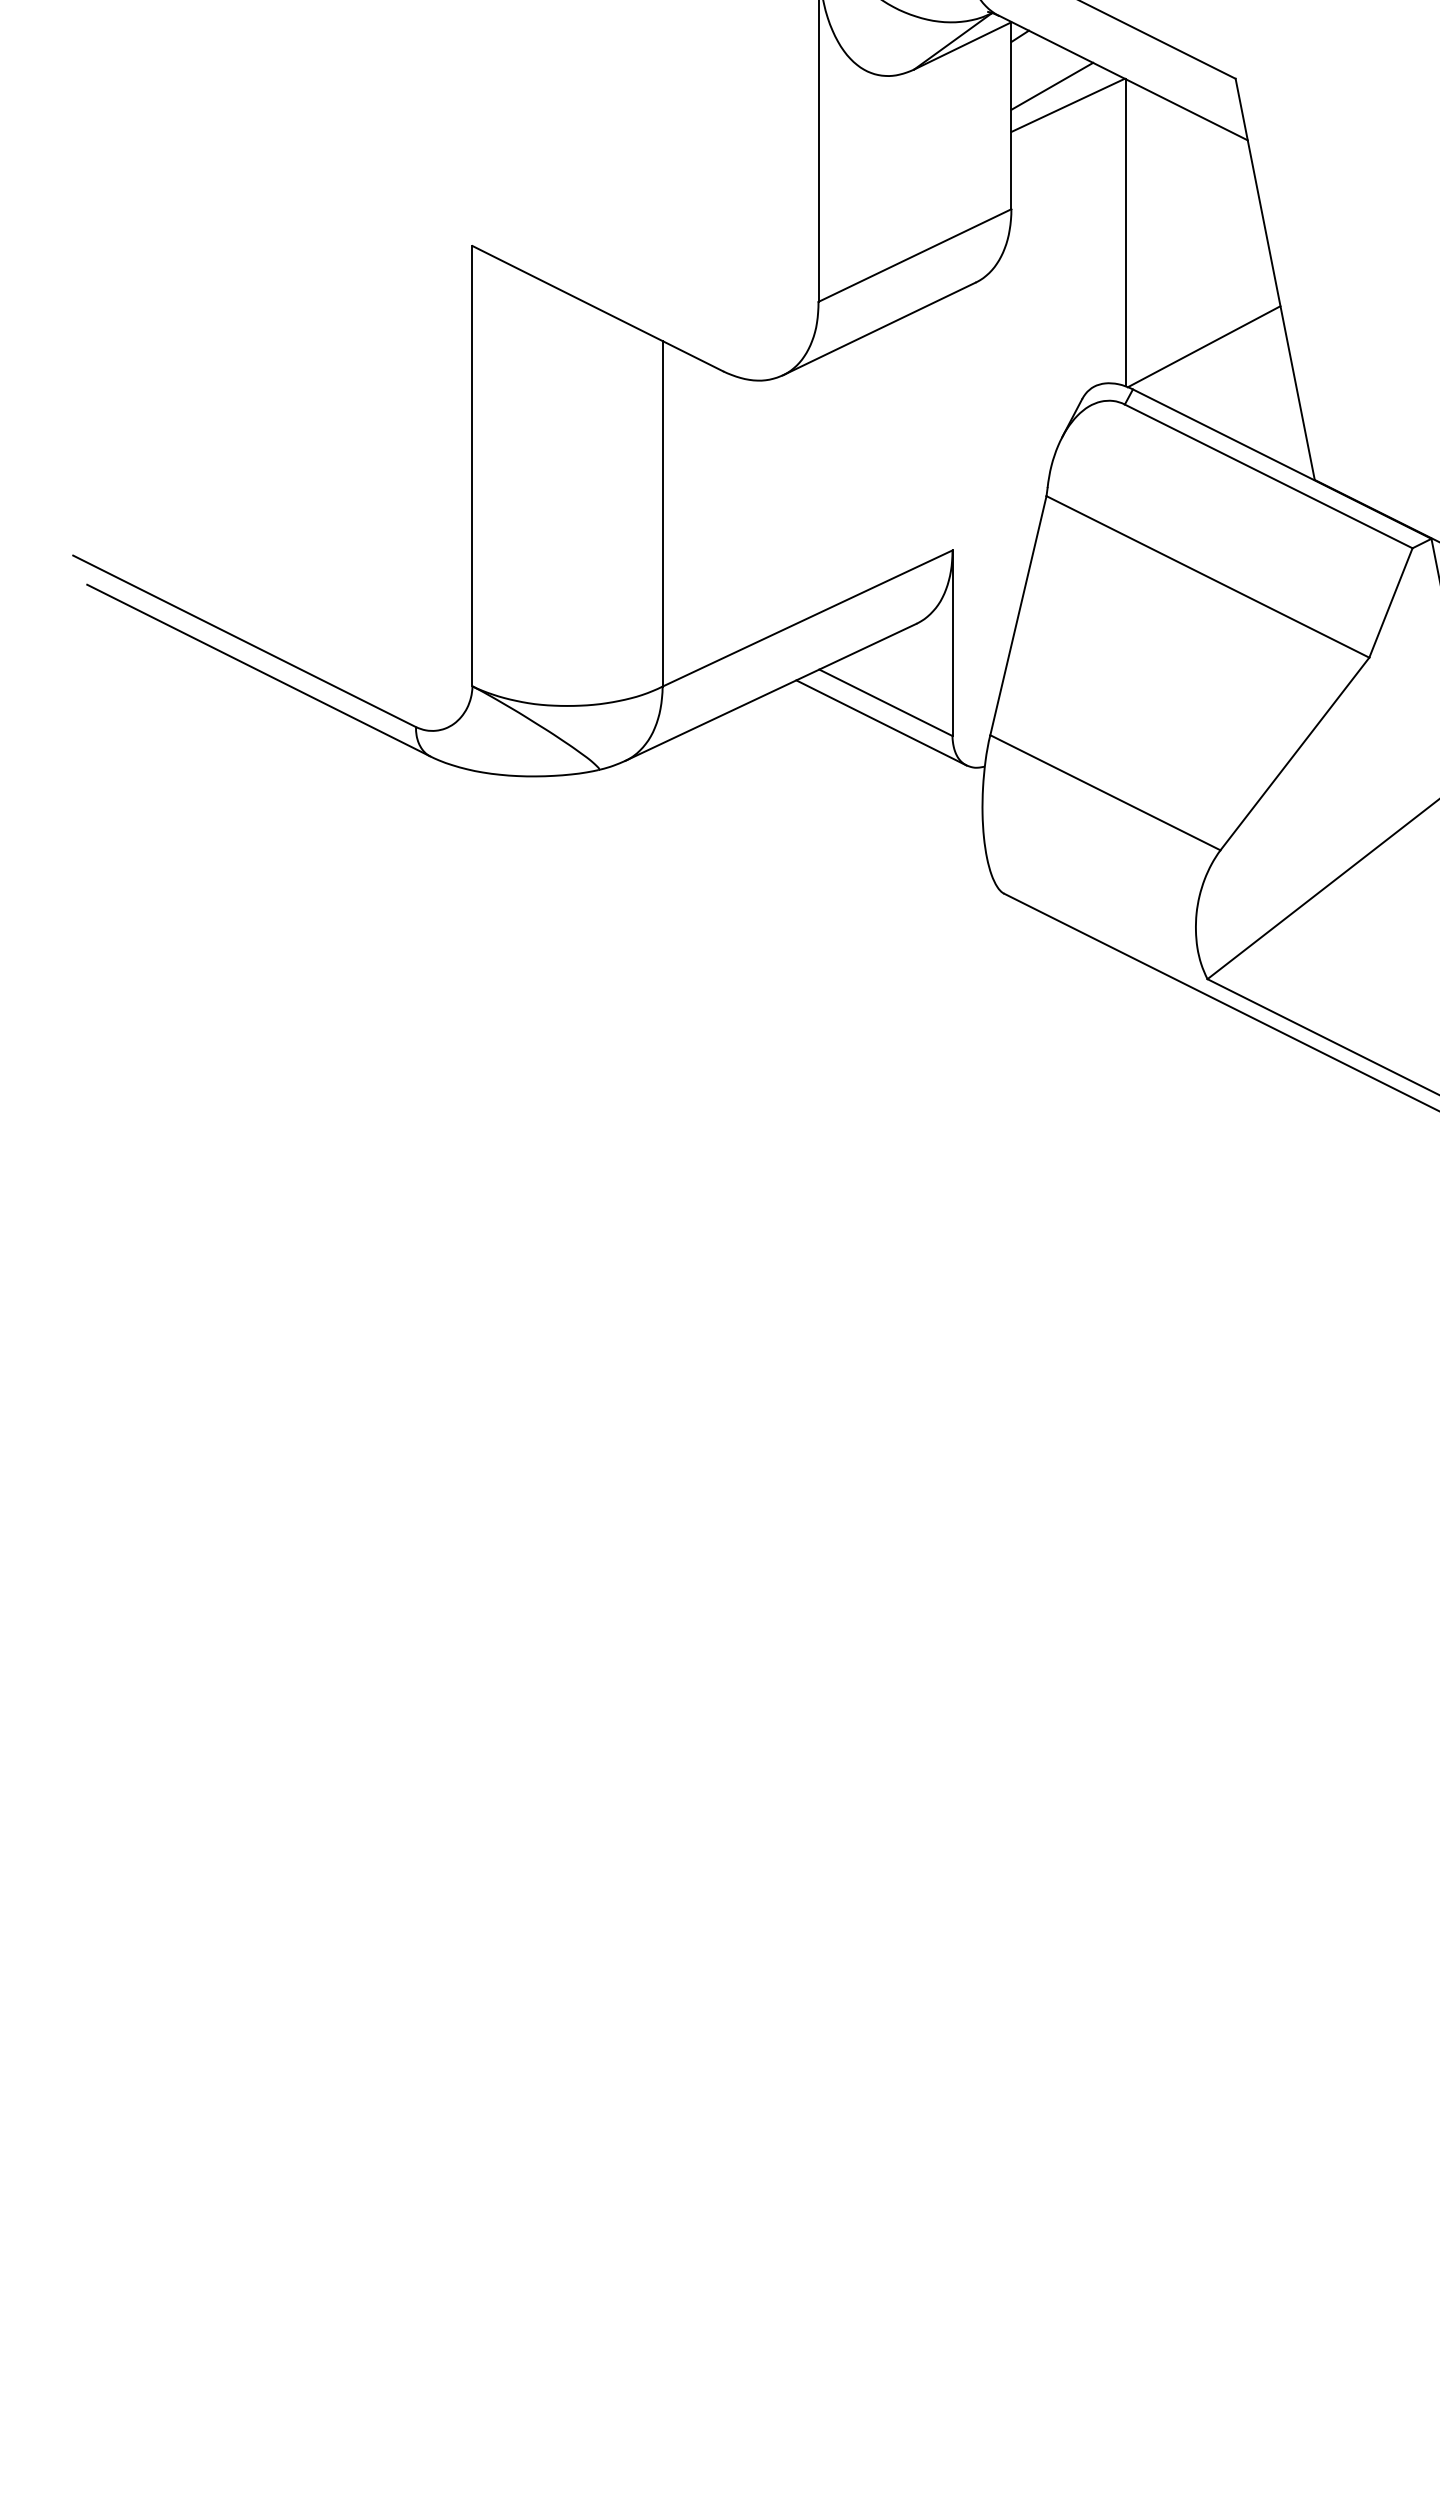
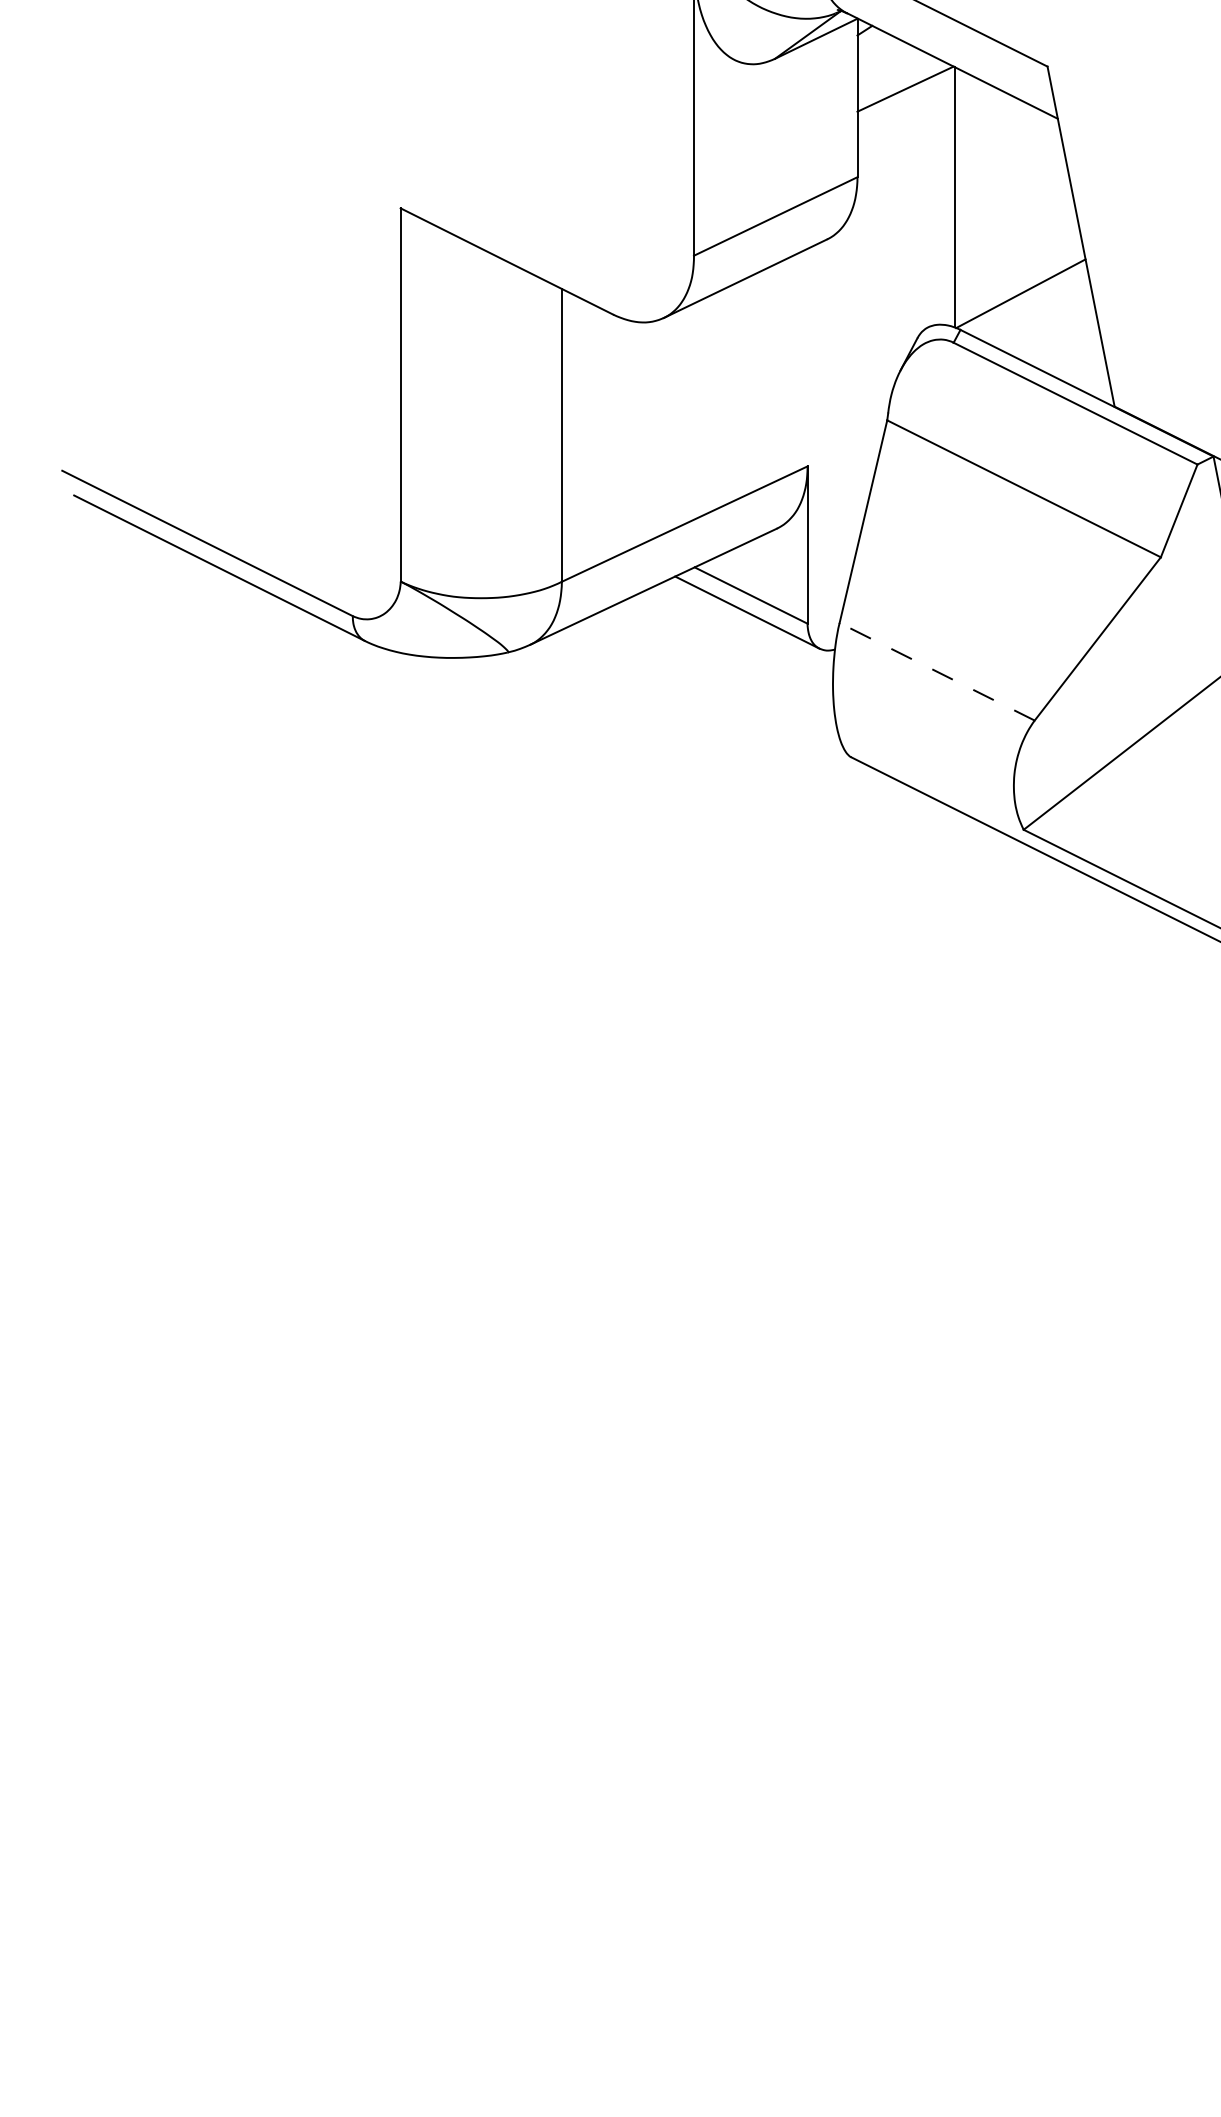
line: (1052, 85) -> (892, 72), removed
line: (1105, 792) -> (937, 671), solid -> dashed

